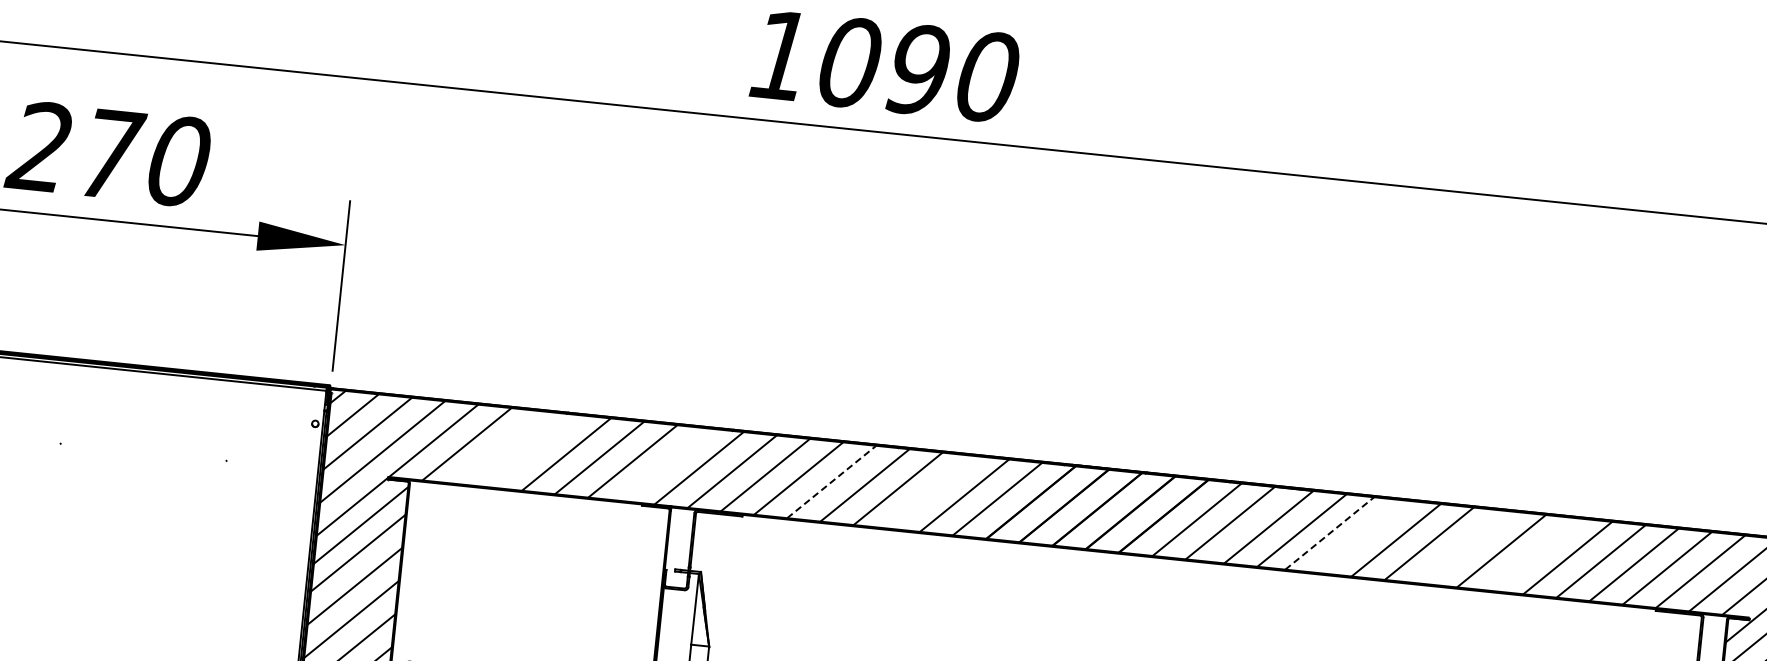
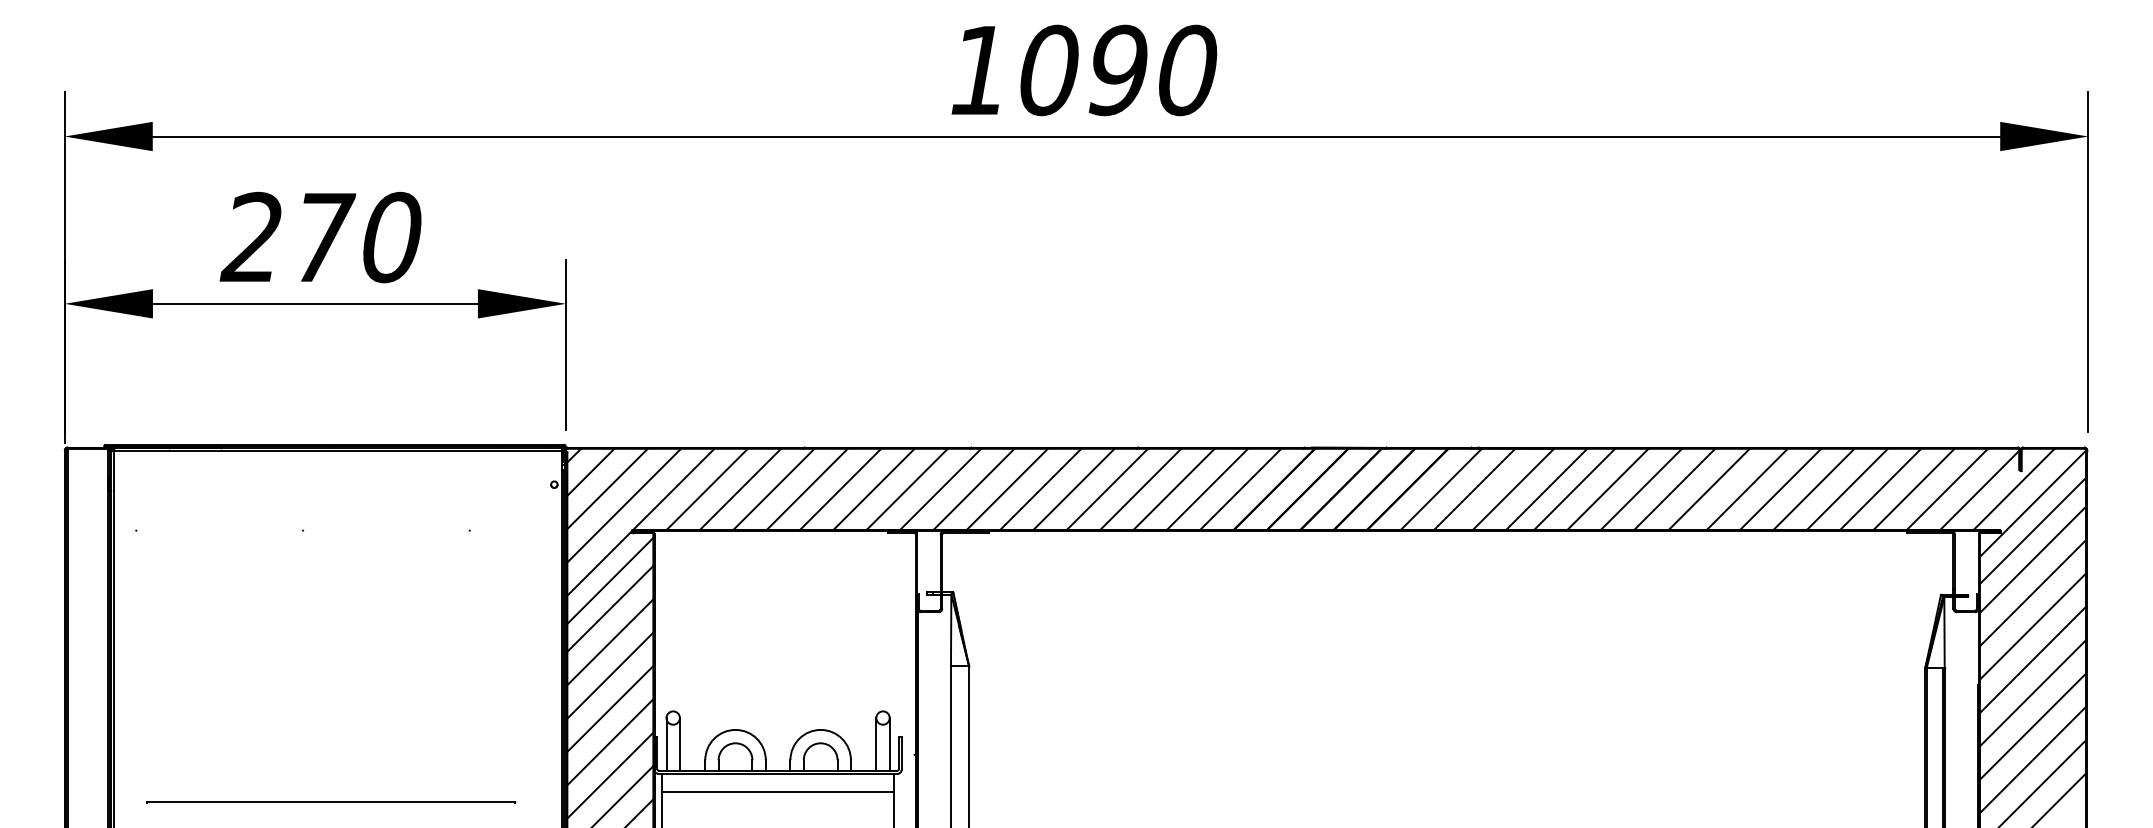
line: (500, 446) -> (740, 488), added
line: (532, 450) -> (773, 488), added
line: (665, 463) -> (906, 488), added
line: (832, 482) -> (1074, 489), dashed -> solid
line: (930, 491) -> (1173, 488), added
line: (1330, 533) -> (1575, 489), dashed -> solid
line: (1362, 535) -> (1607, 488), added
line: (1462, 546) -> (1708, 488), added
line: (1534, 553) -> (1780, 488), added

